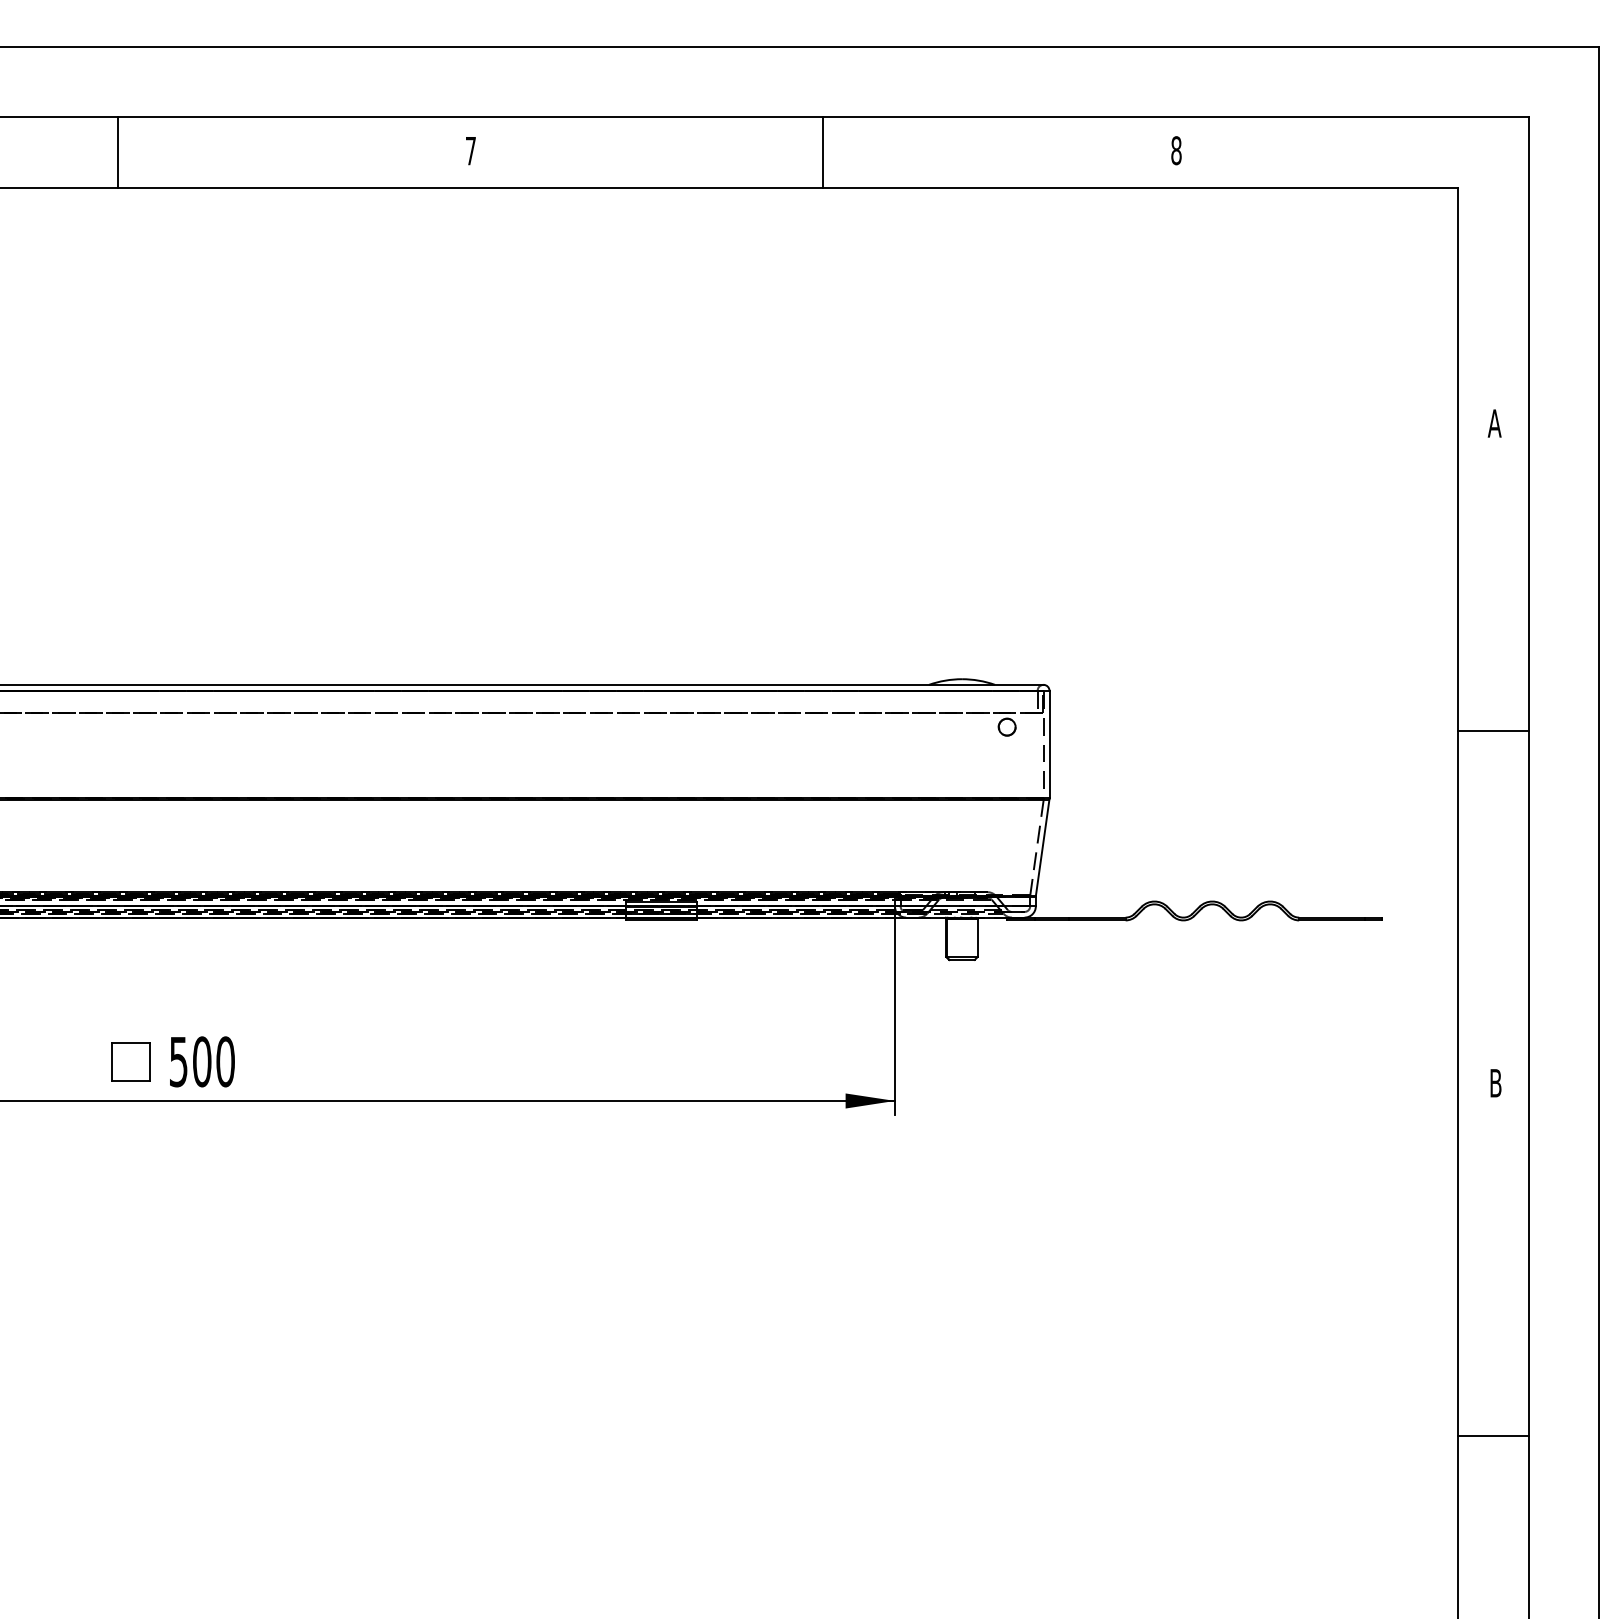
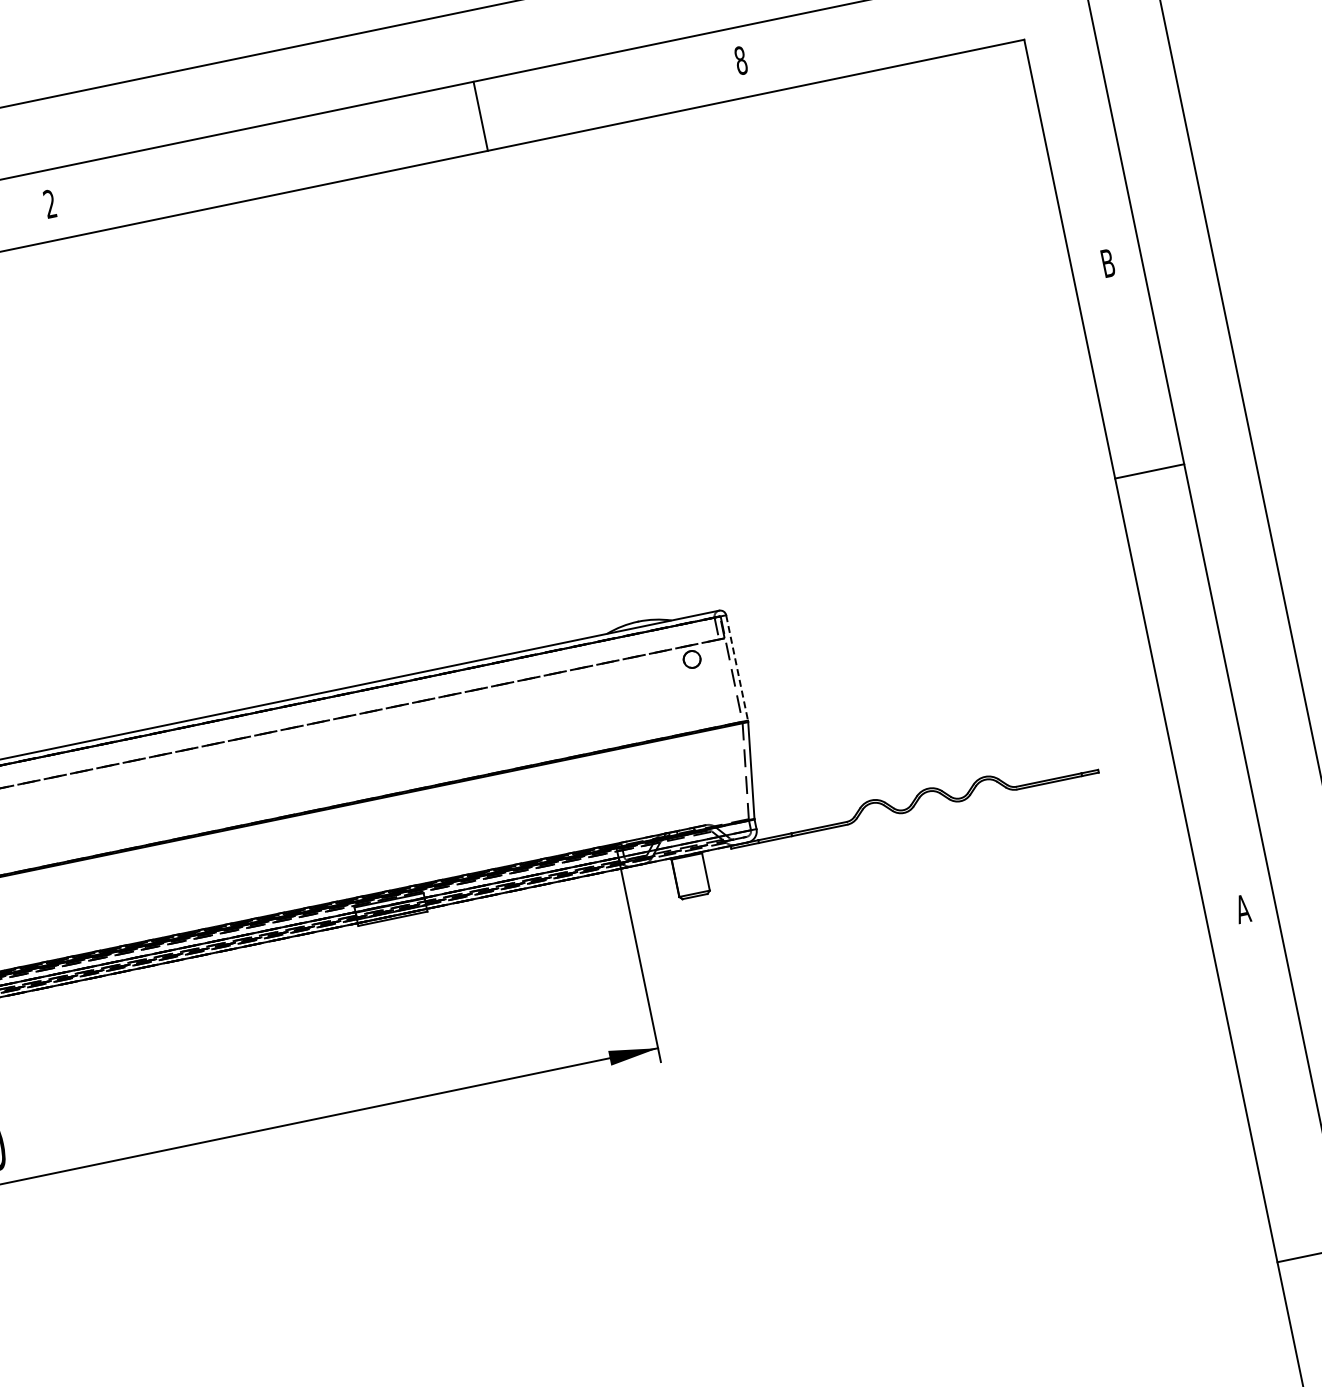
text: (470, 150) -> (49, 203), 7 -> 2
line: (823, 152) -> (480, 116), moved
text: (1494, 423) -> (1107, 263), A -> B
line: (1493, 730) -> (1149, 471), moved
line: (1049, 744) -> (737, 667), solid -> dashed
text: (1495, 1083) -> (1242, 909), B -> A

